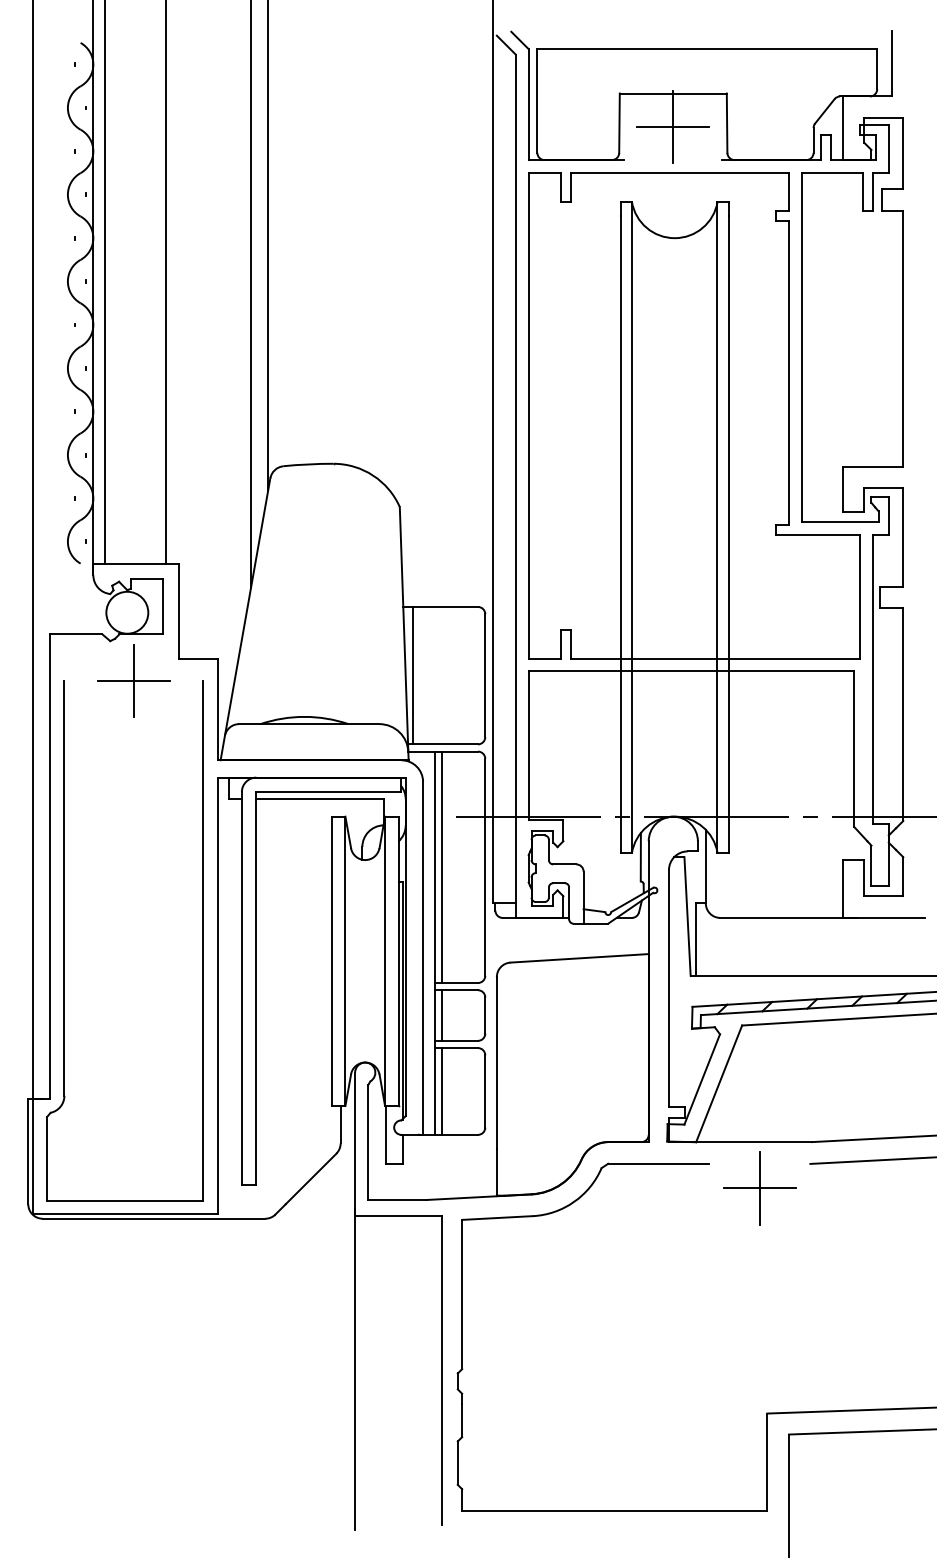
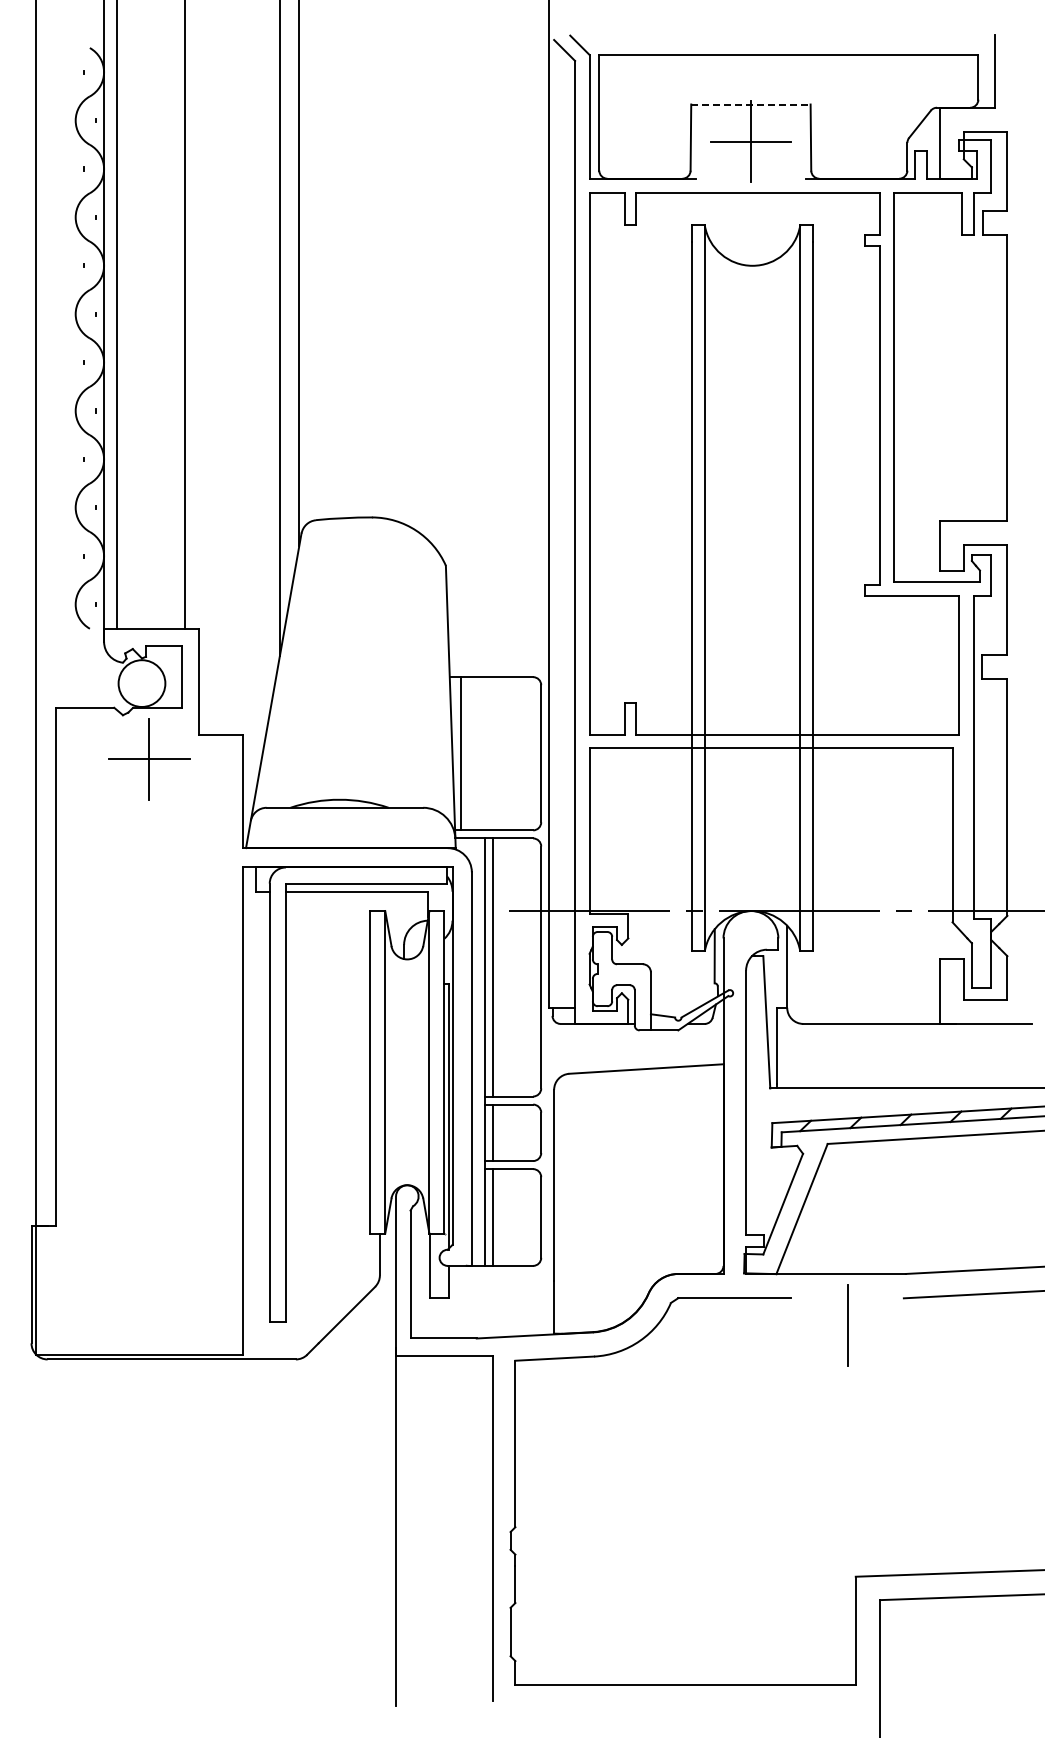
line: (672, 93) -> (750, 104), solid -> dashed
part: (65, 940) -> (72, 1049), removed
line: (759, 1188) -> (847, 1325), removed

